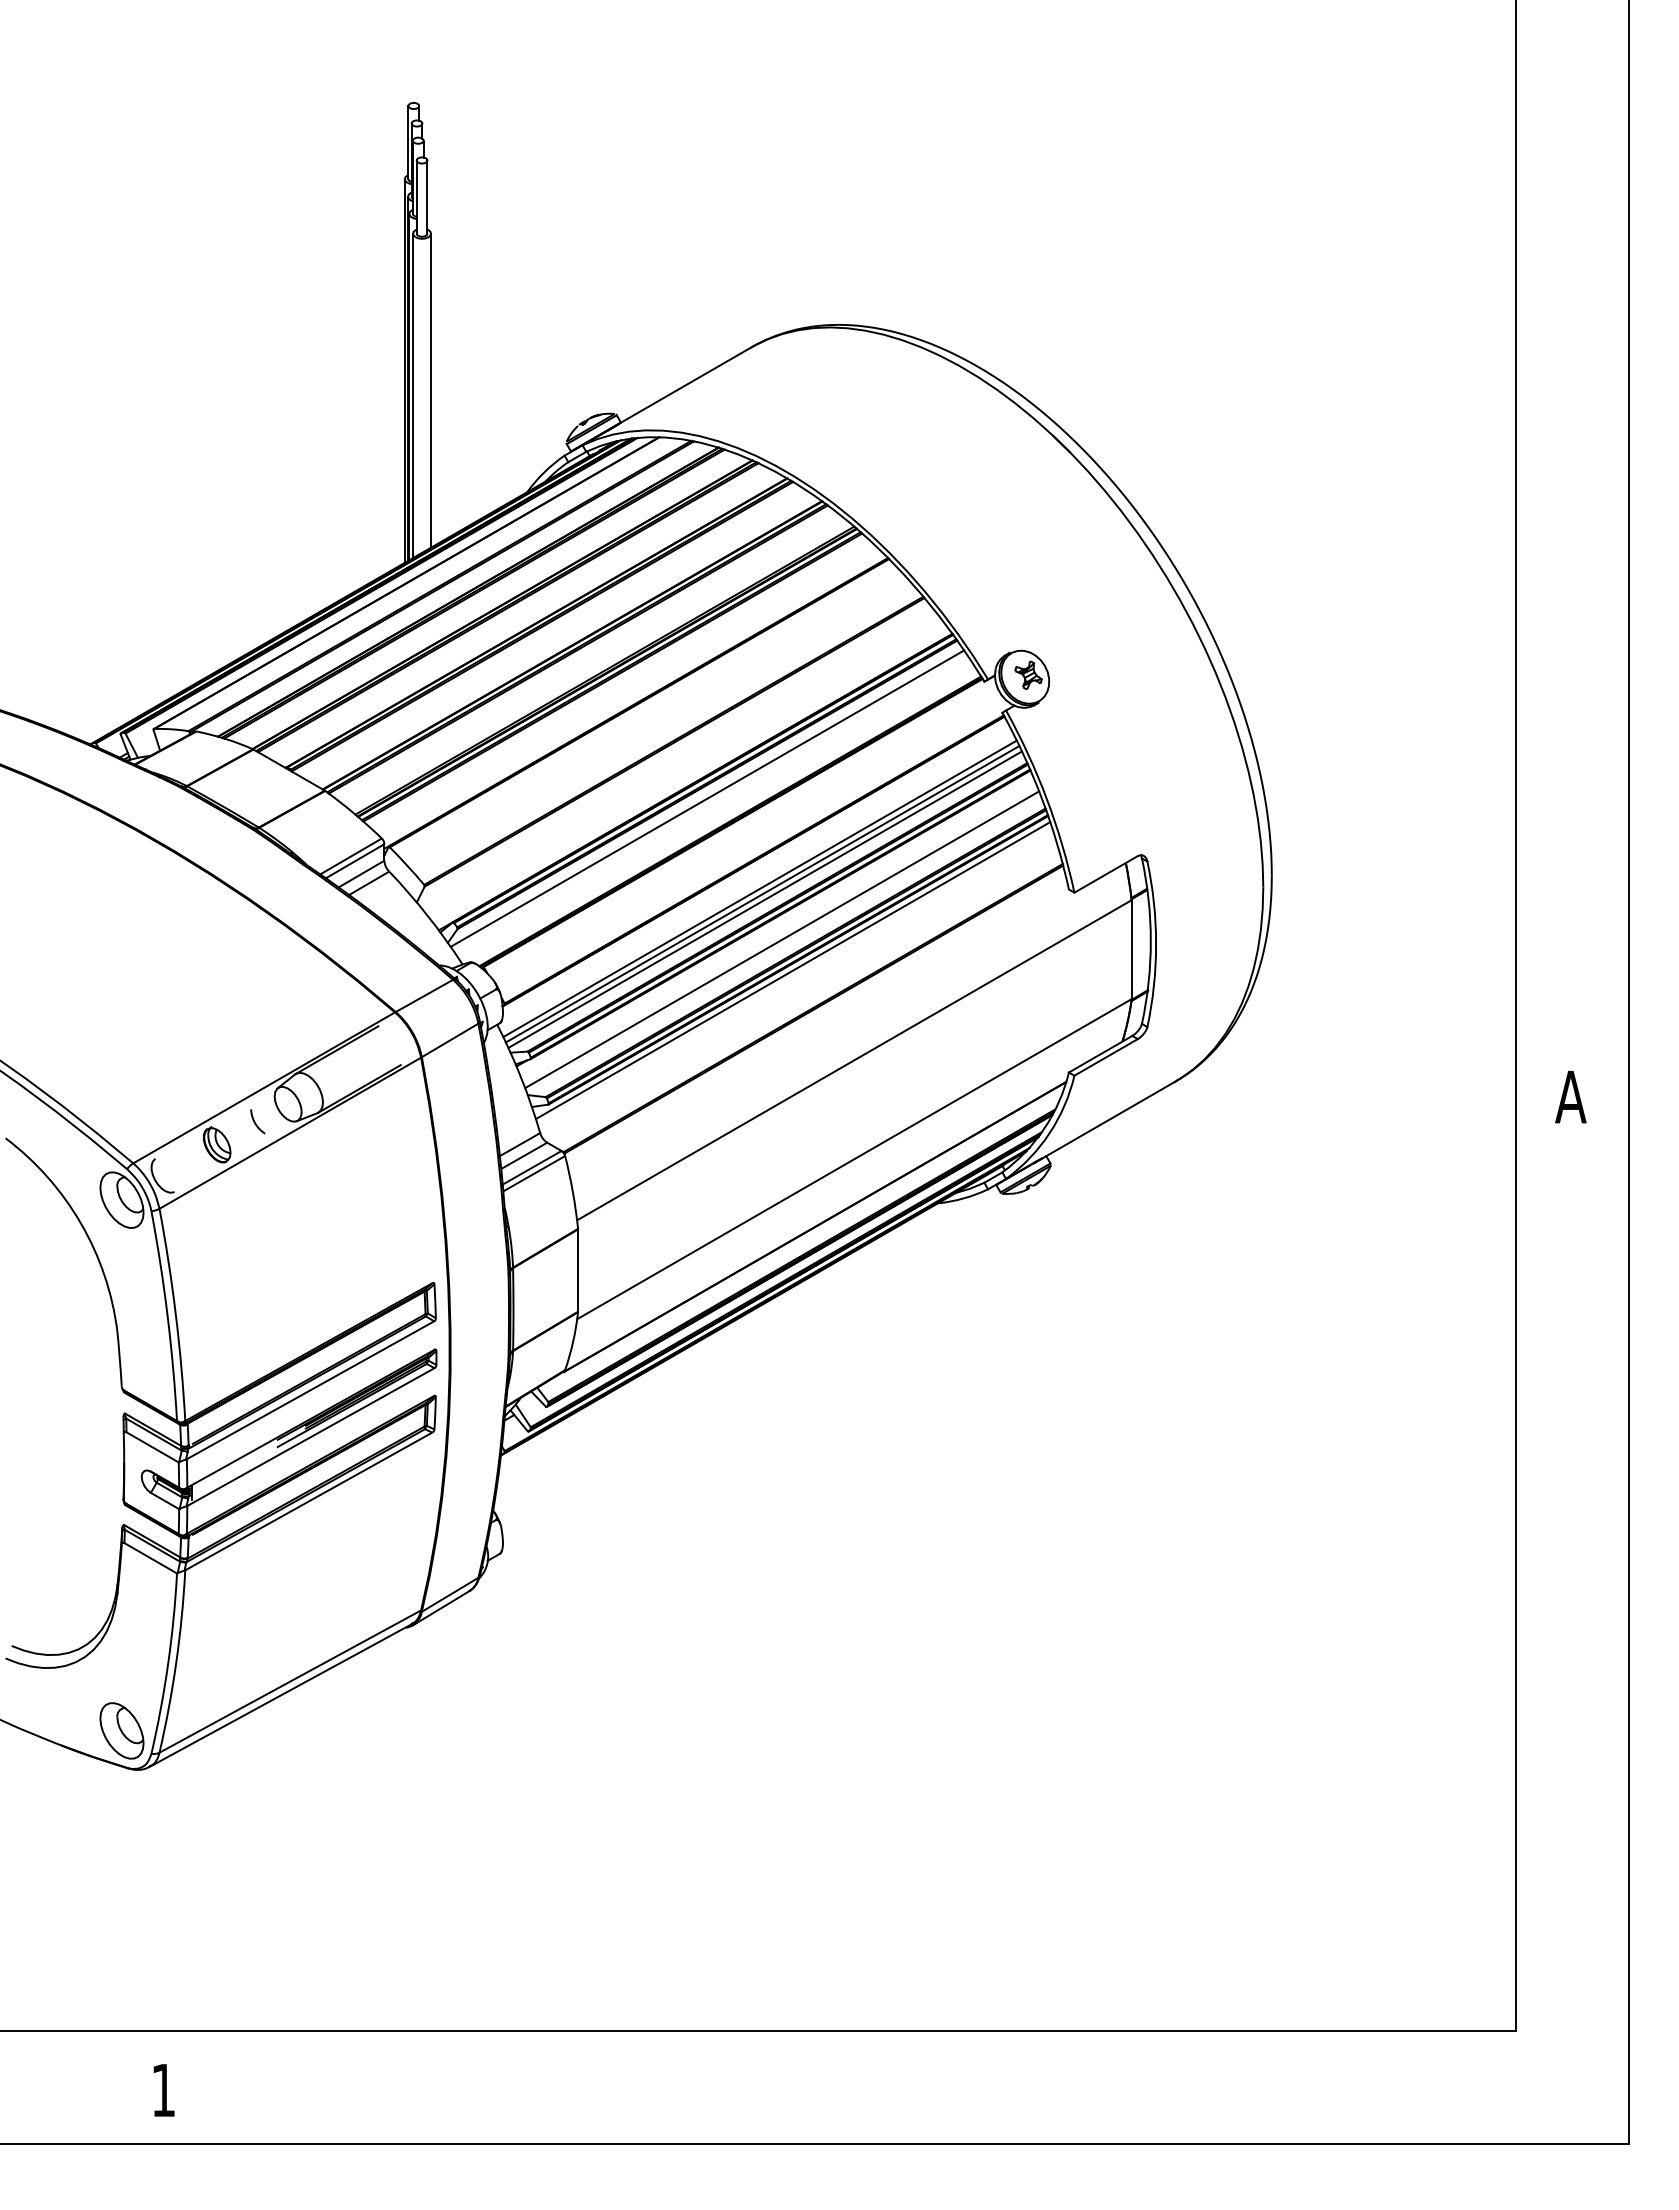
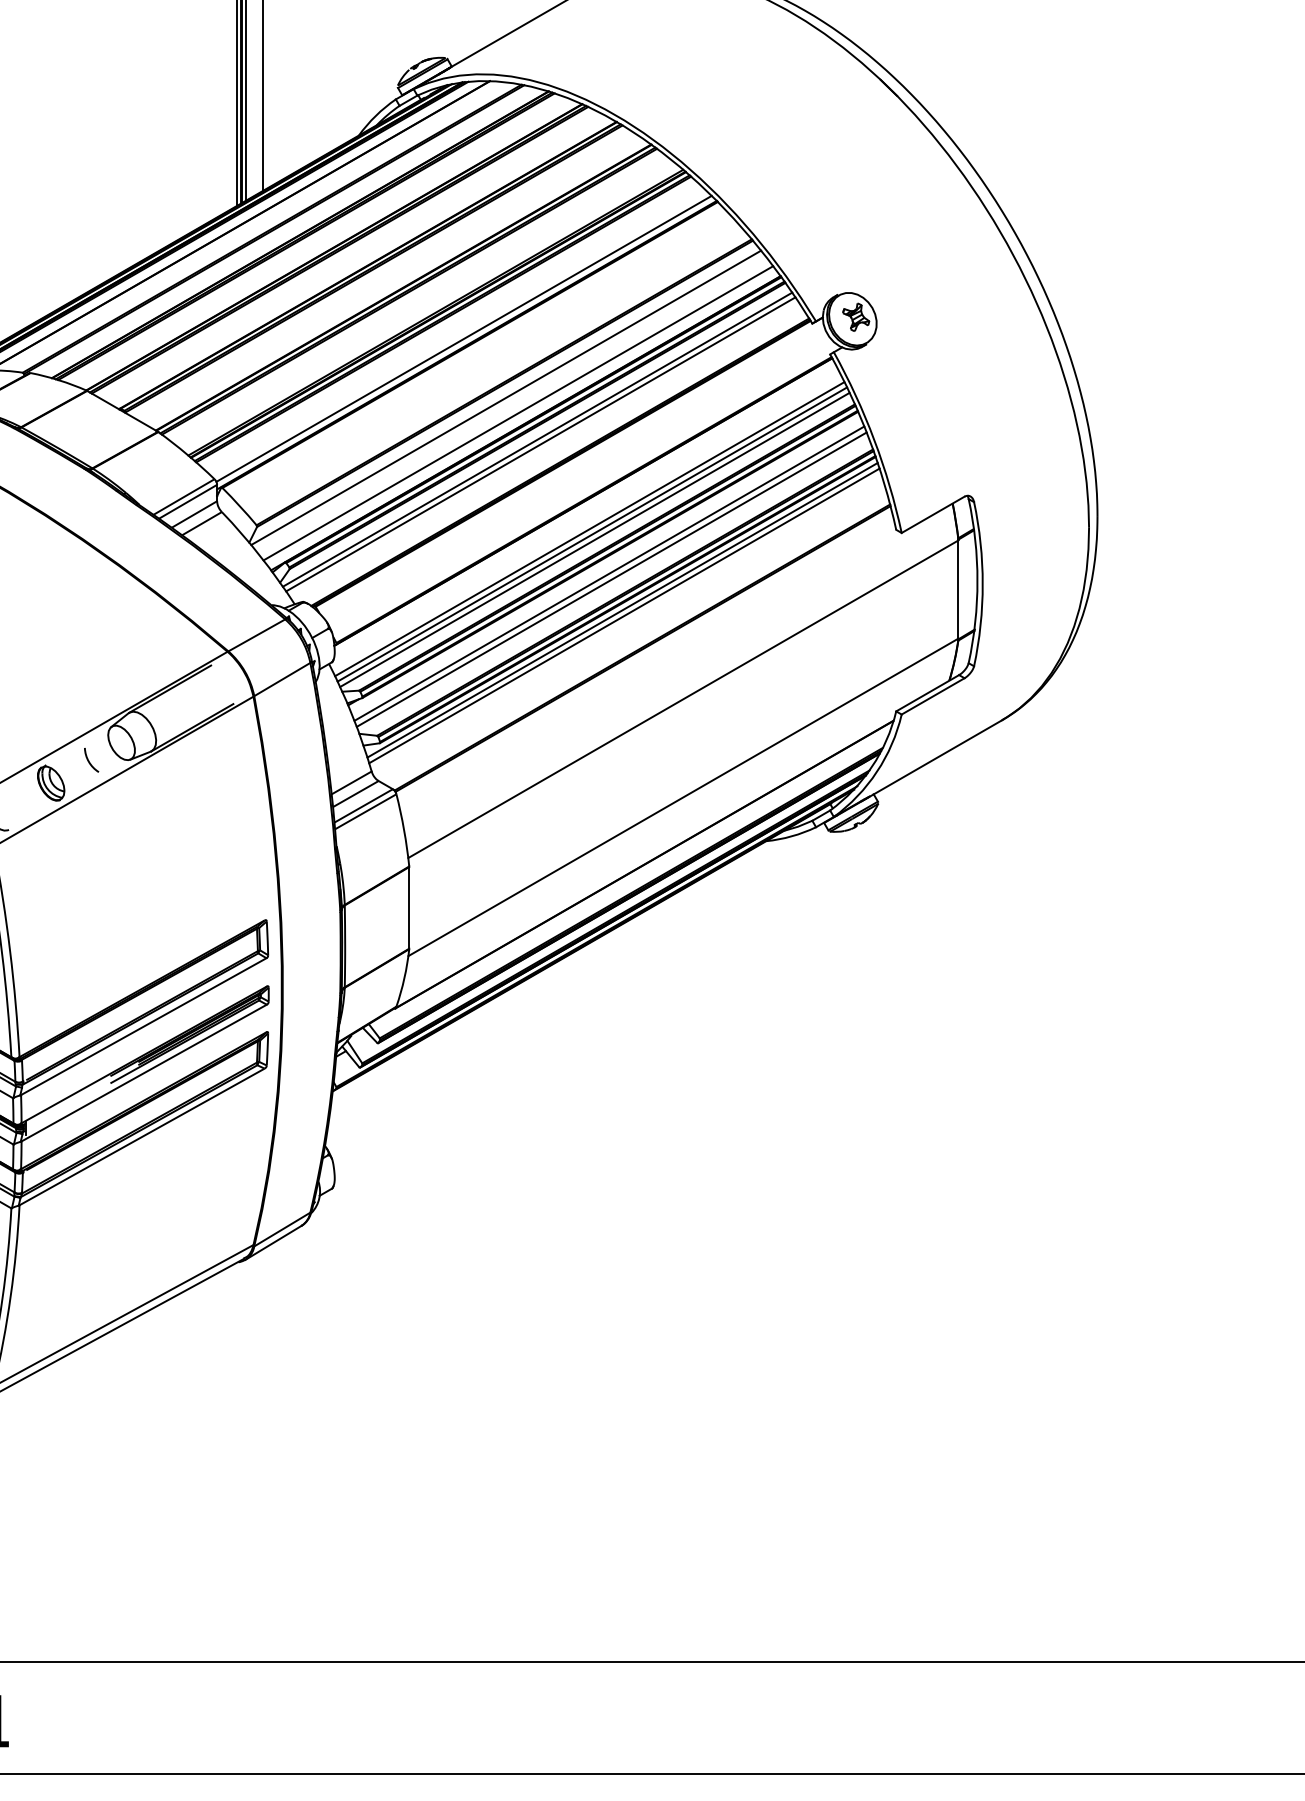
line: (633, 696) -> (464, 338), added
line: (675, 756) -> (505, 397), added
line: (687, 771) -> (517, 412), added
line: (710, 803) -> (540, 444), added
line: (779, 933) -> (609, 573), added
line: (794, 975) -> (623, 615), added

